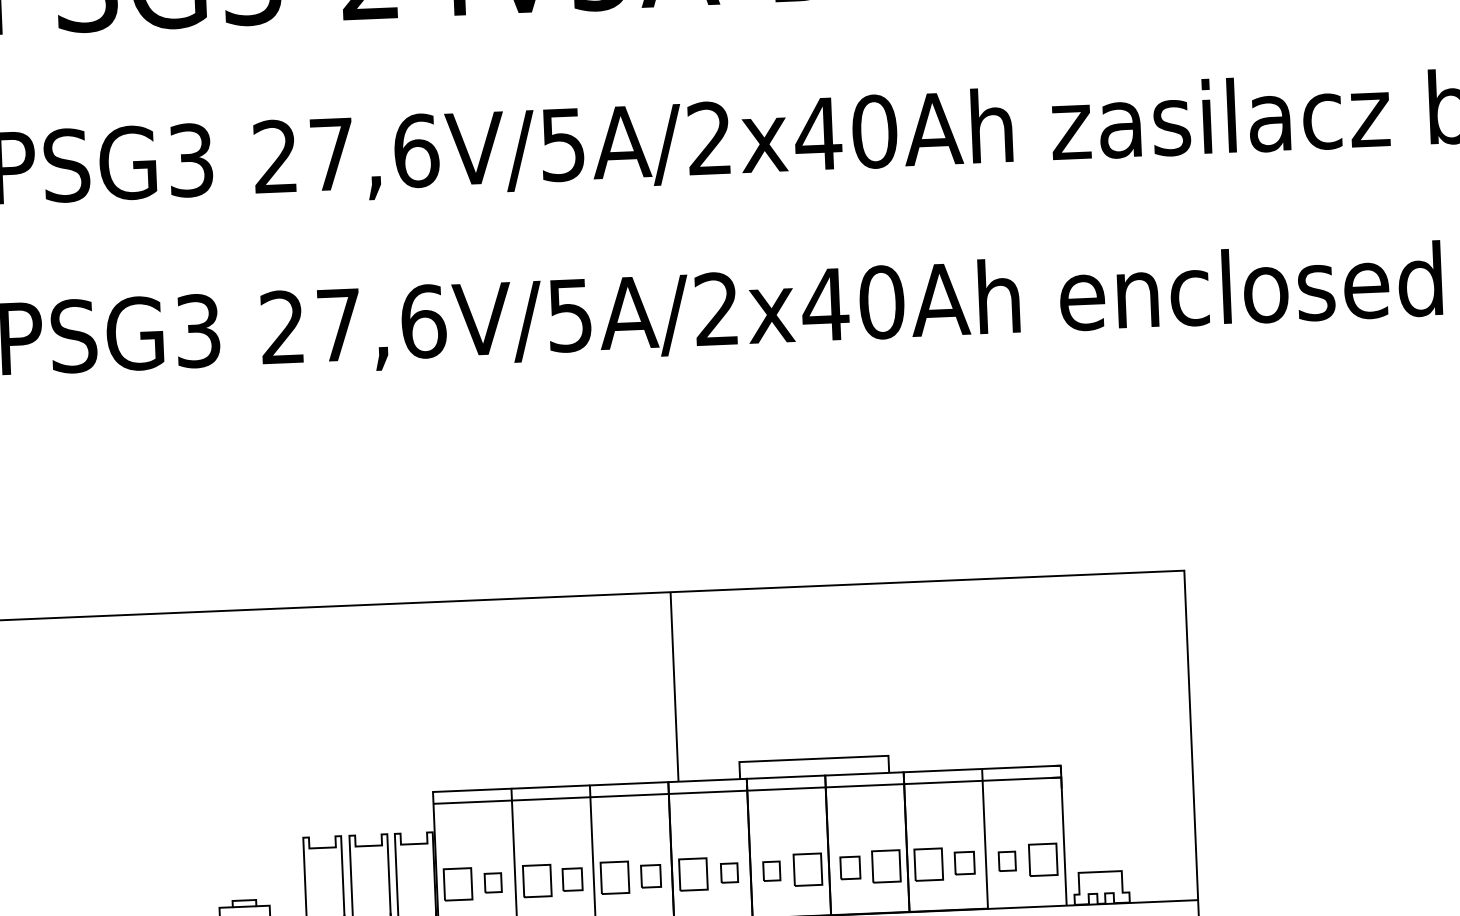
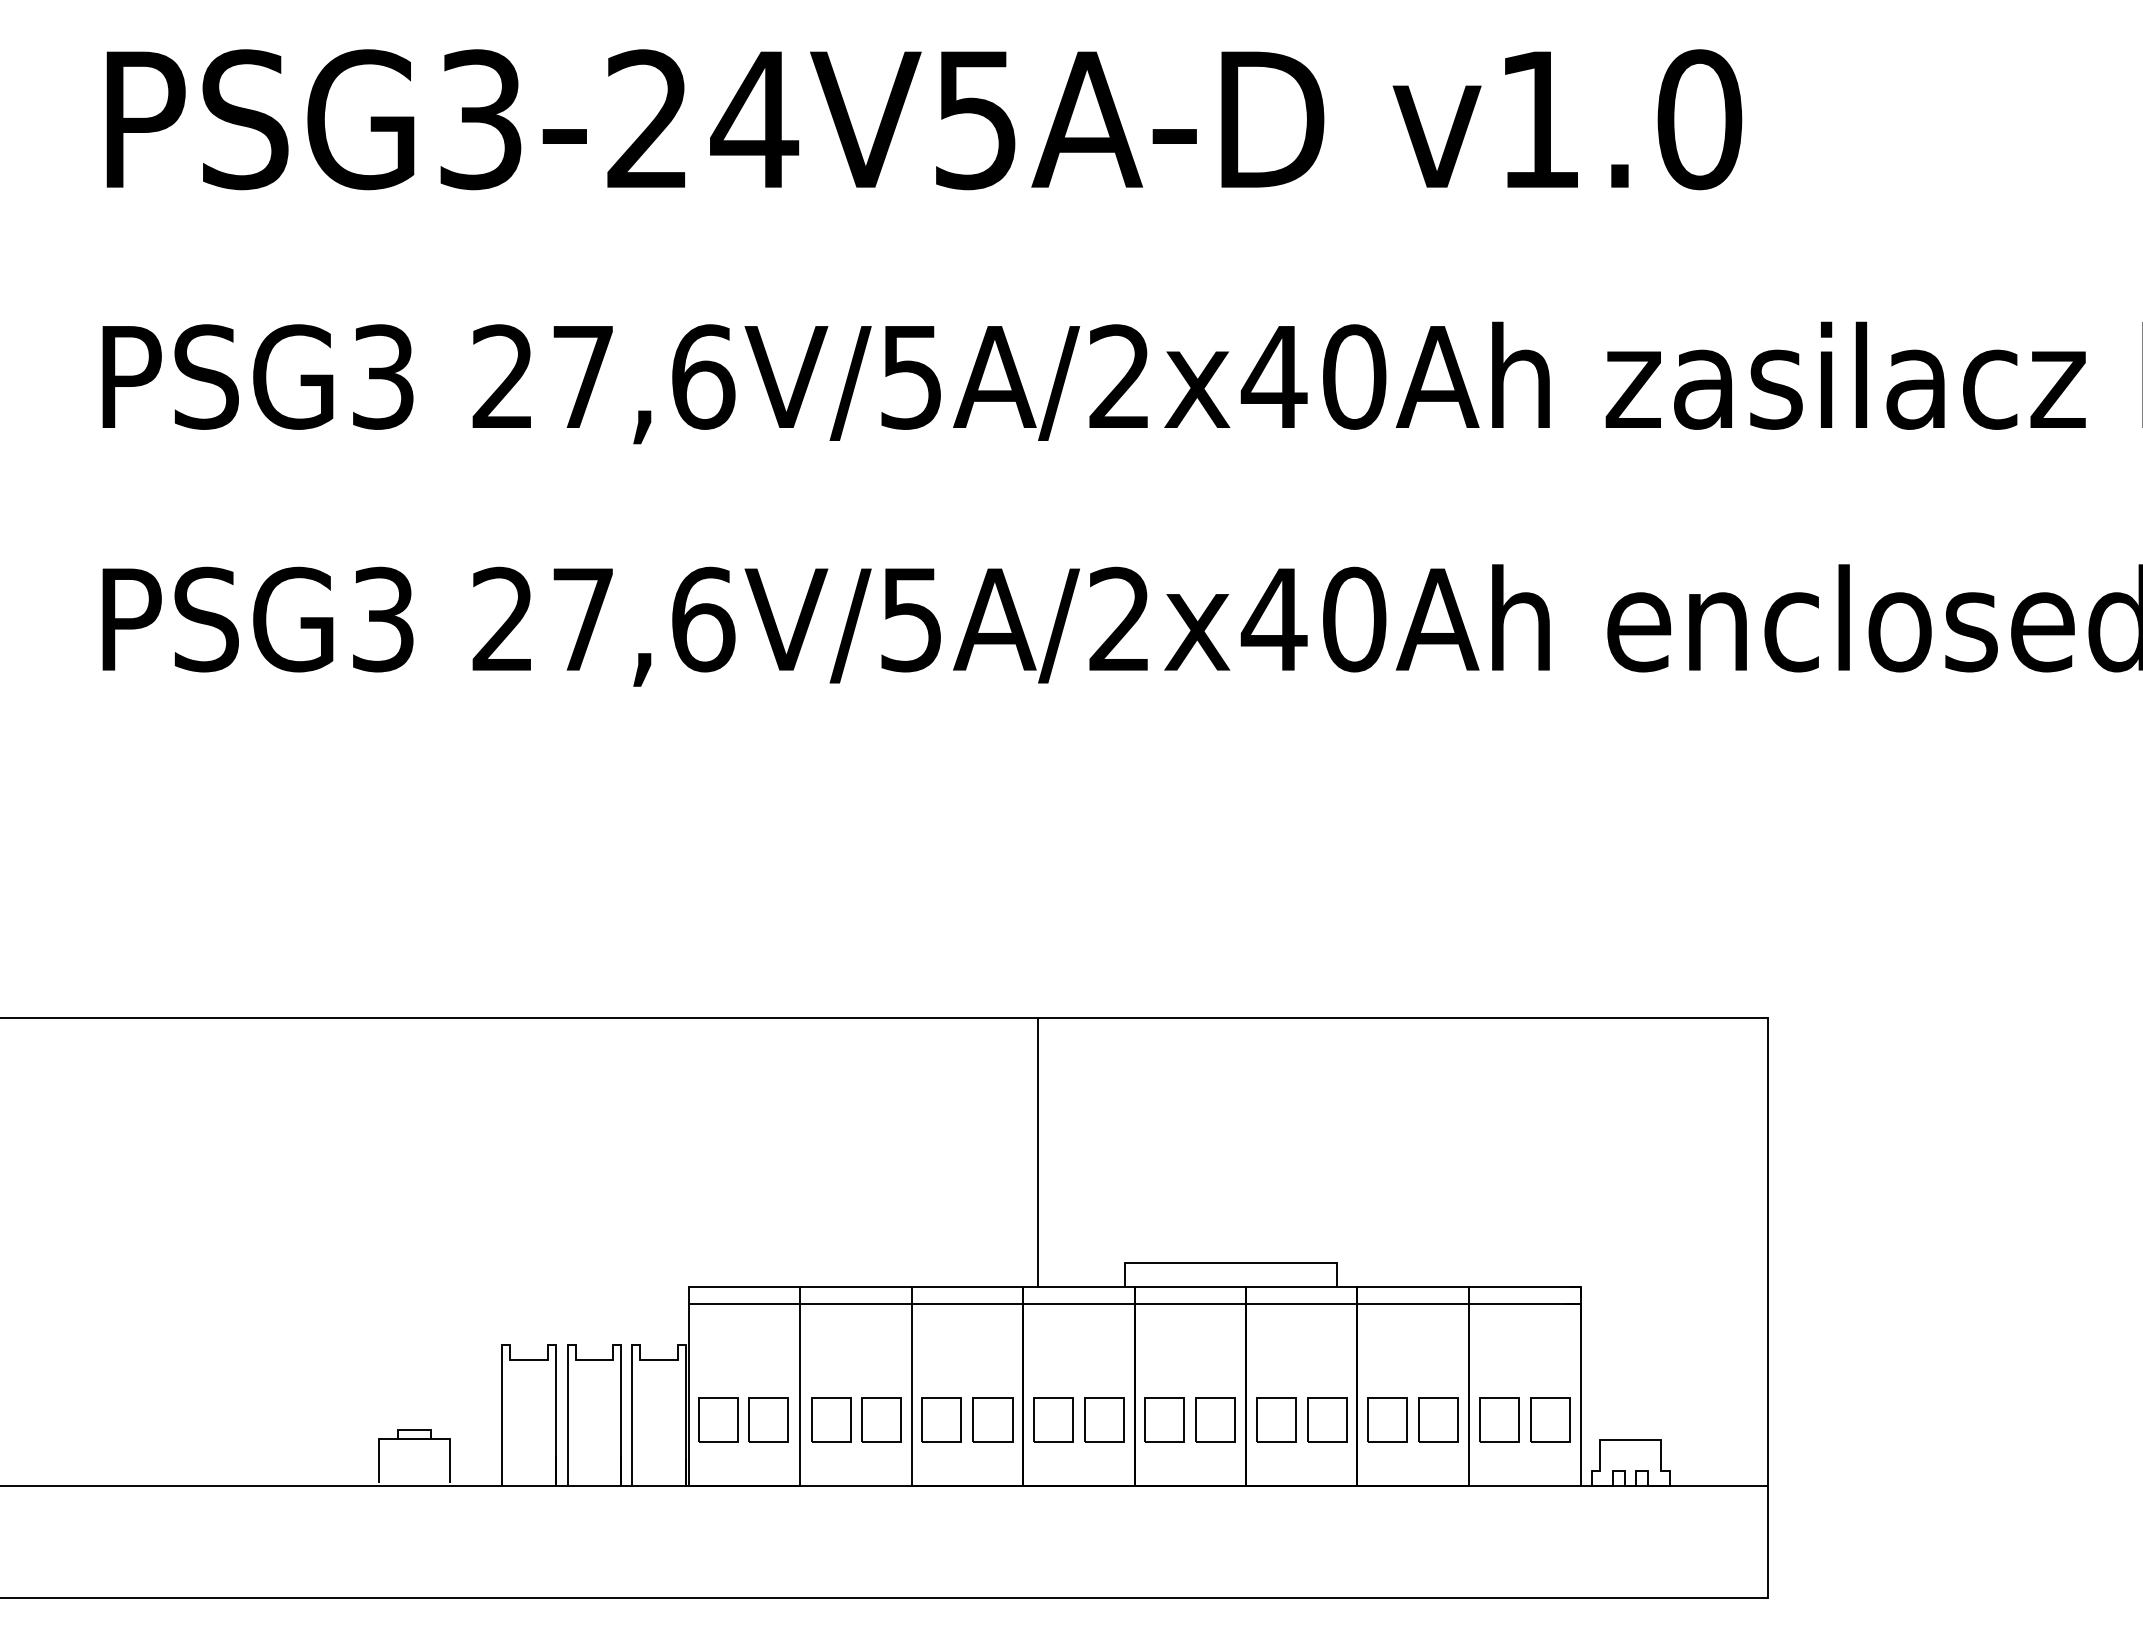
part: (1007, 861) -> (1499, 1419), size x1.67
part: (964, 862) -> (1438, 1419), size x1.43
part: (850, 867) -> (1276, 1419), size x1.43
part: (771, 870) -> (1164, 1419), size x1.67
part: (729, 872) -> (1104, 1419), size x1.67
part: (650, 876) -> (992, 1419), size x1.43
part: (572, 879) -> (881, 1419), size x1.43
part: (493, 882) -> (768, 1419), size x1.67

